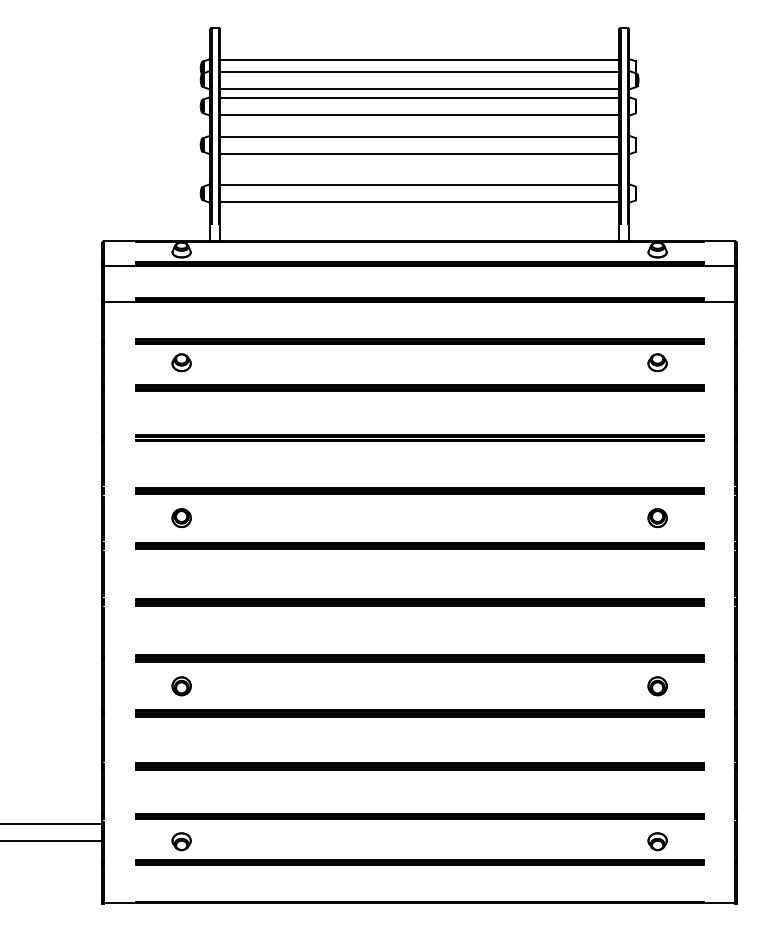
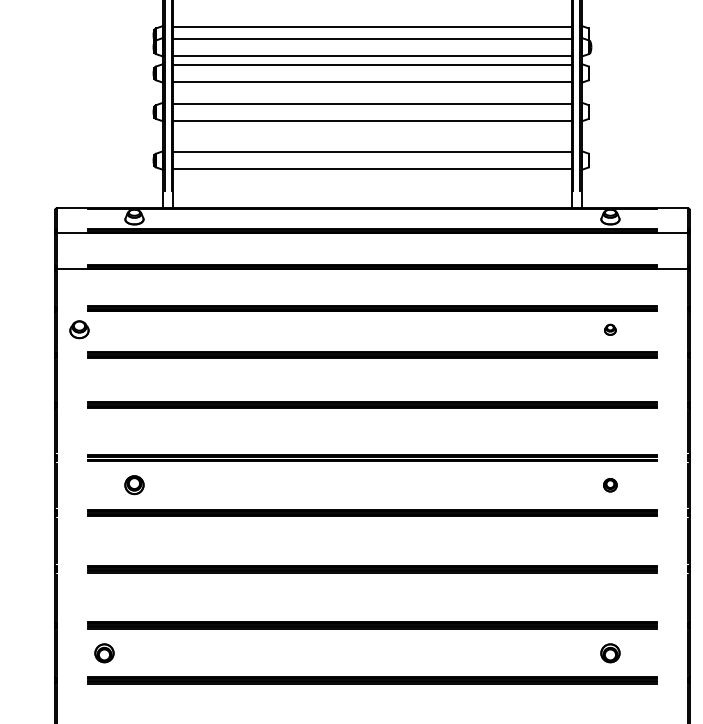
part: (181, 362) -> (79, 329), moved
part: (657, 362) -> (610, 329), size x0.6
part: (657, 518) -> (610, 485), size x0.7
part: (181, 686) -> (104, 653), moved

